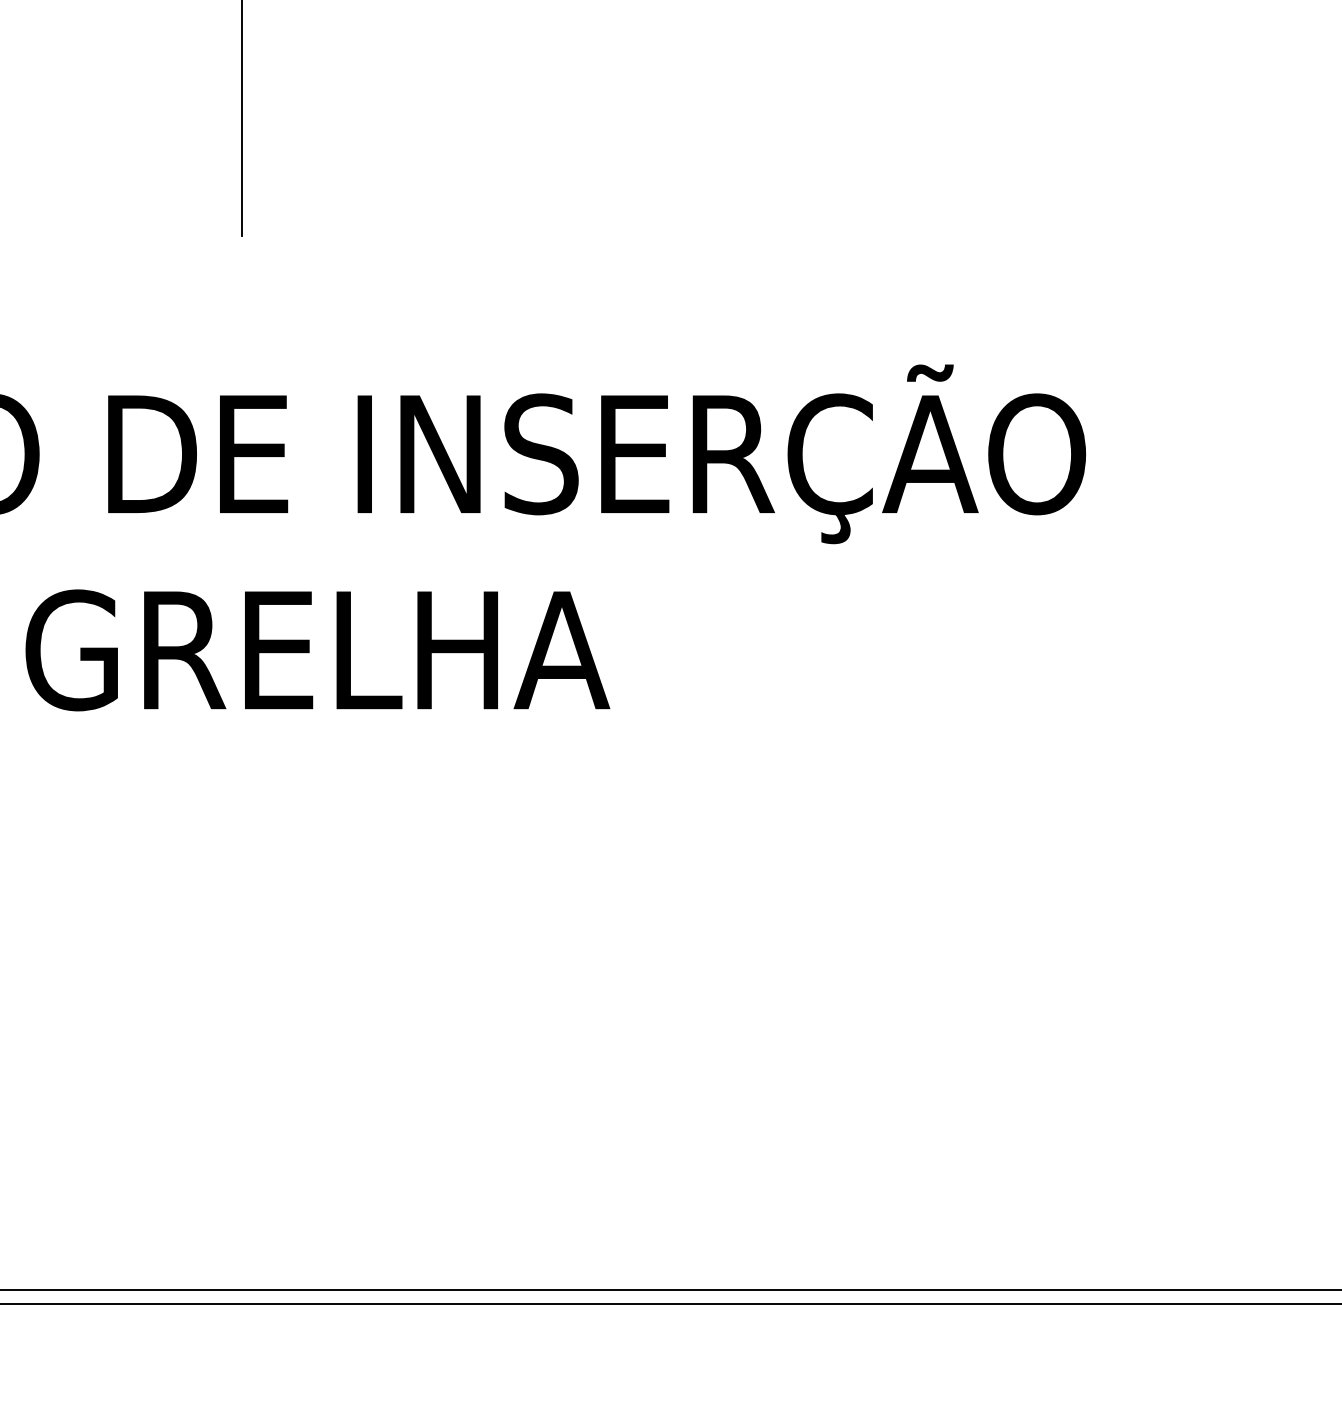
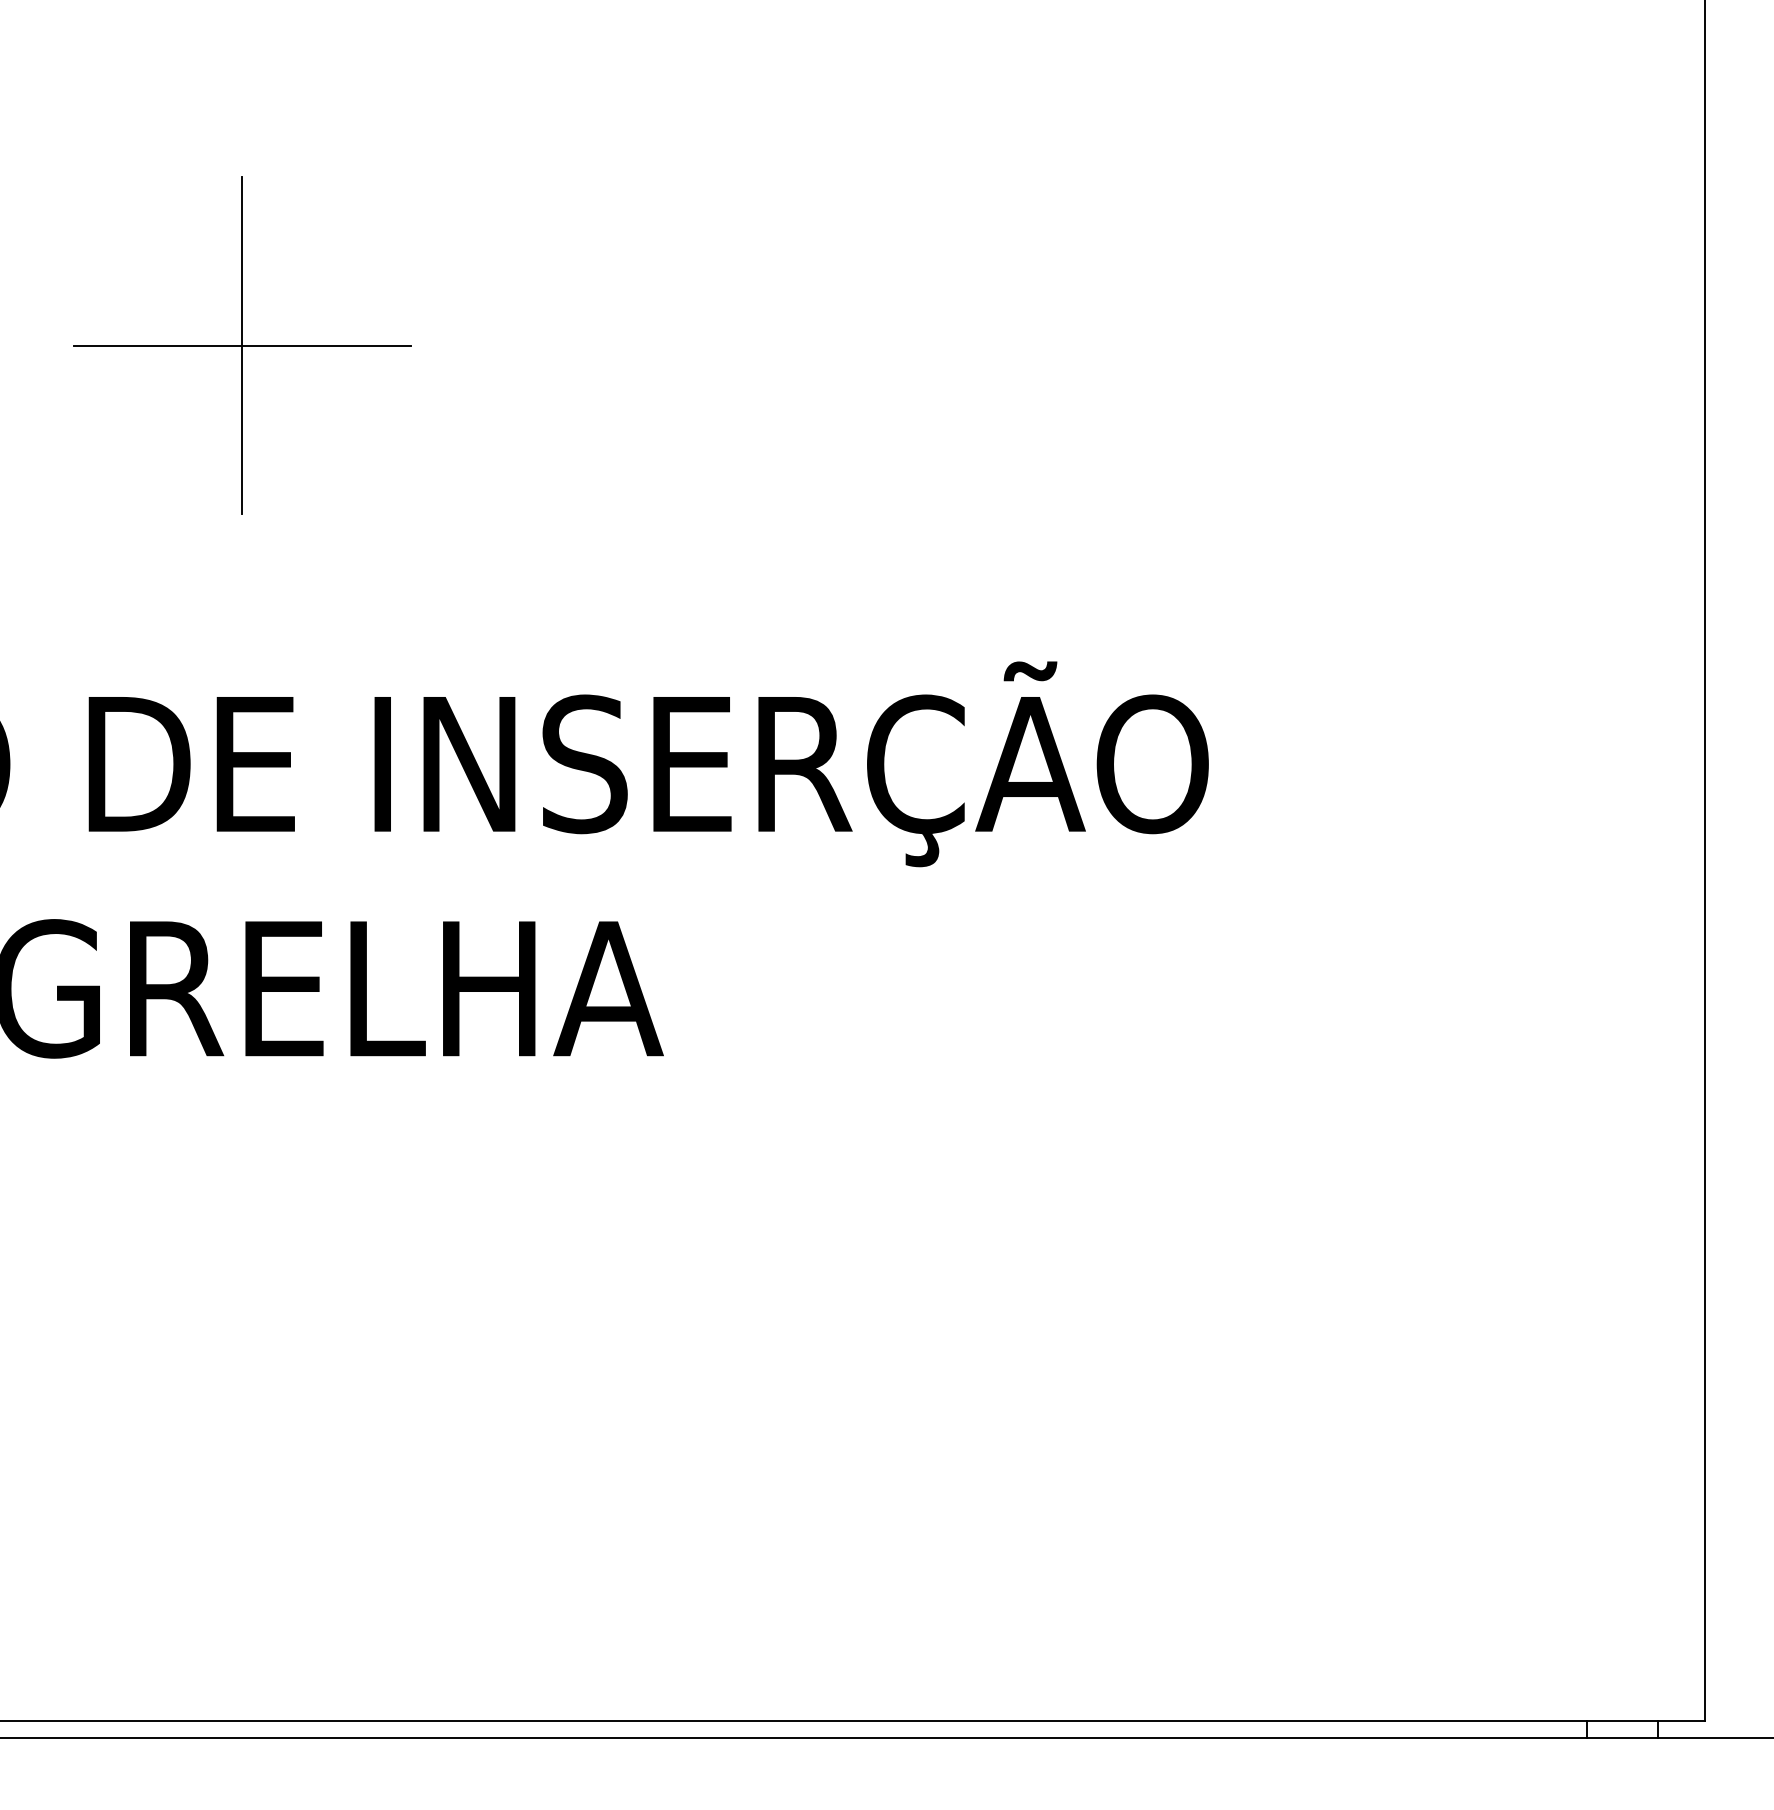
line: (241, 88) -> (241, 345), added

